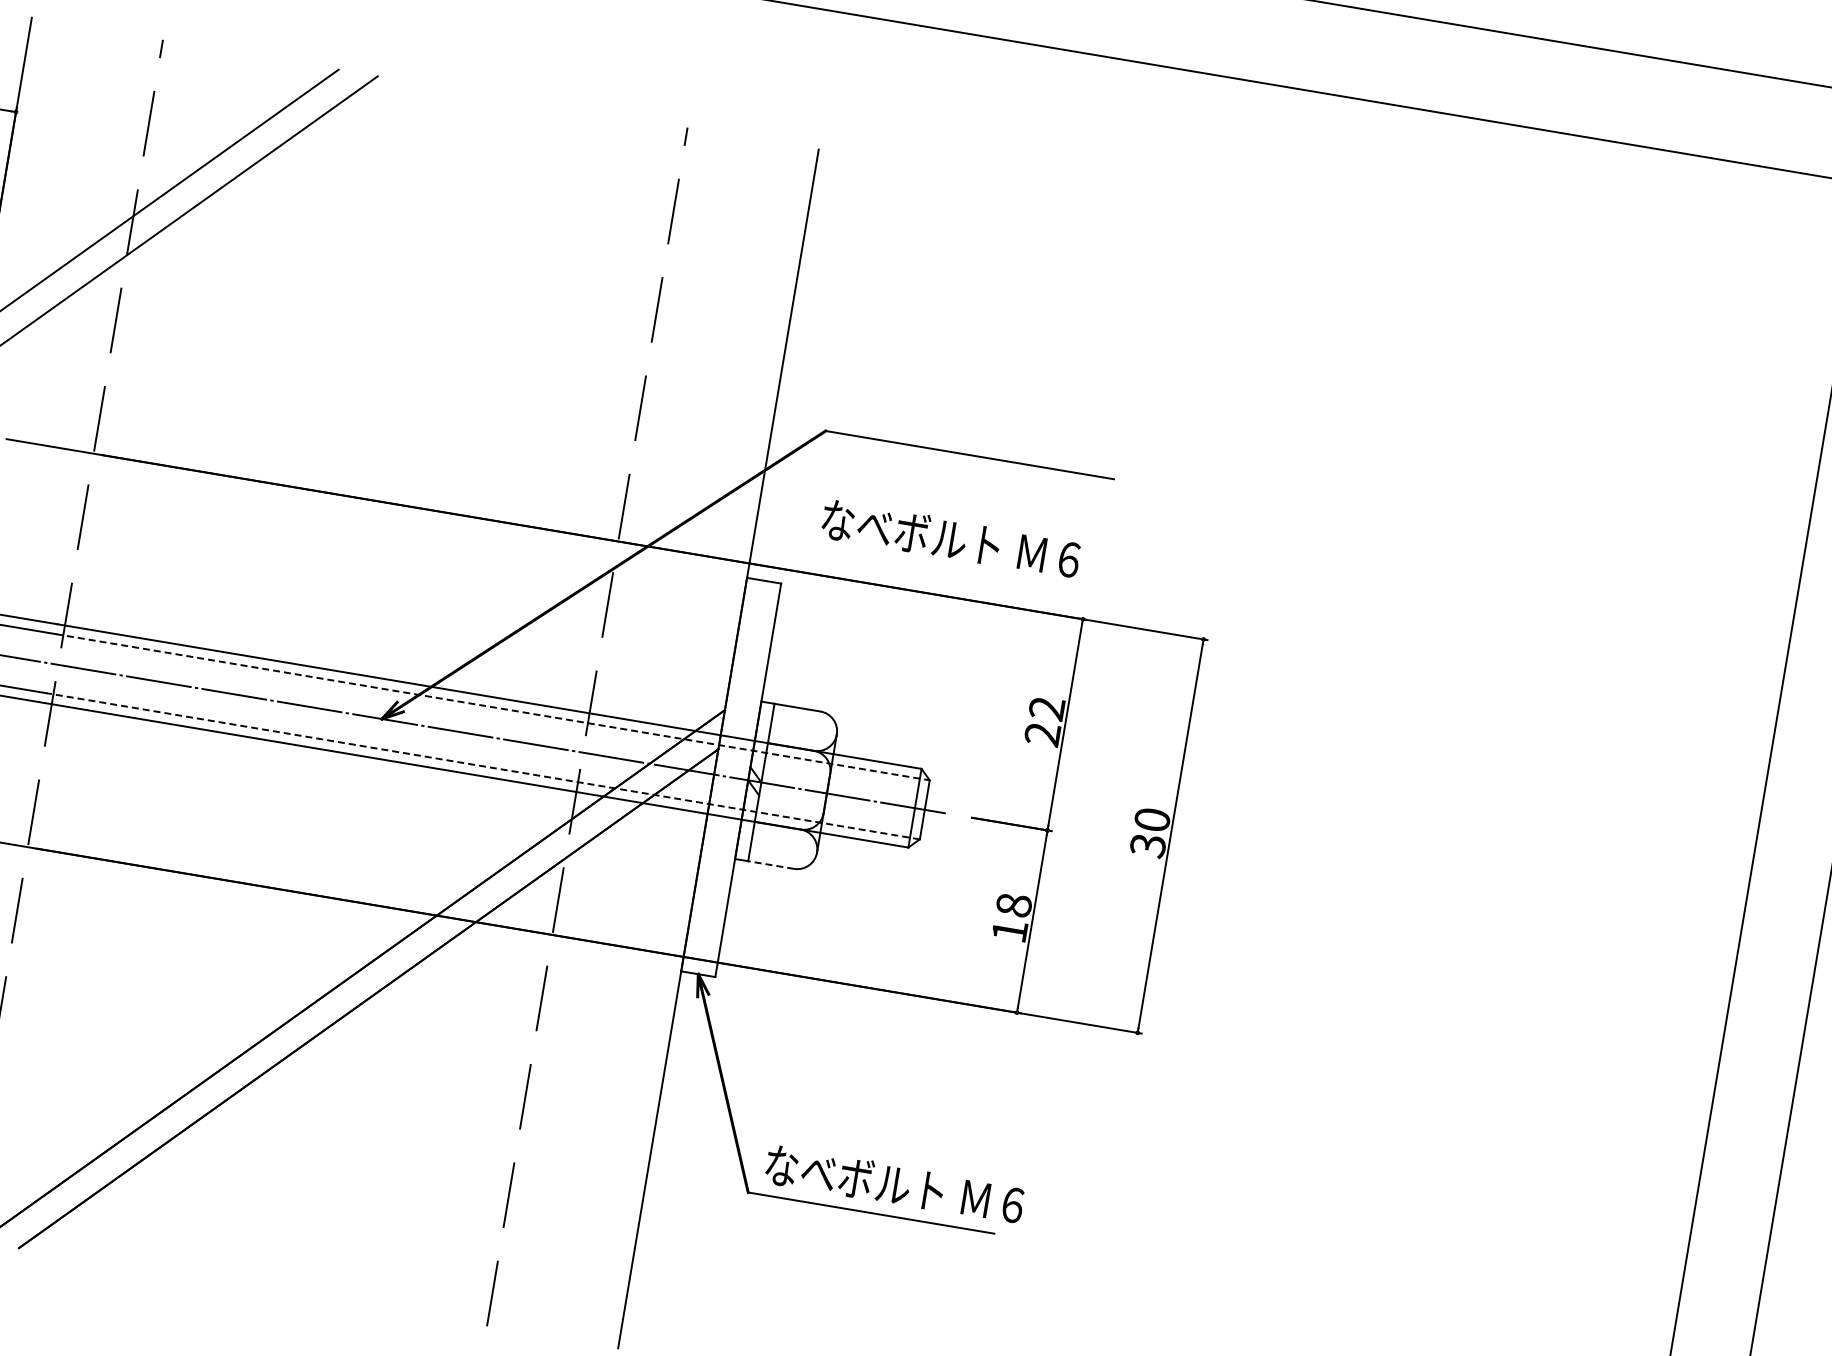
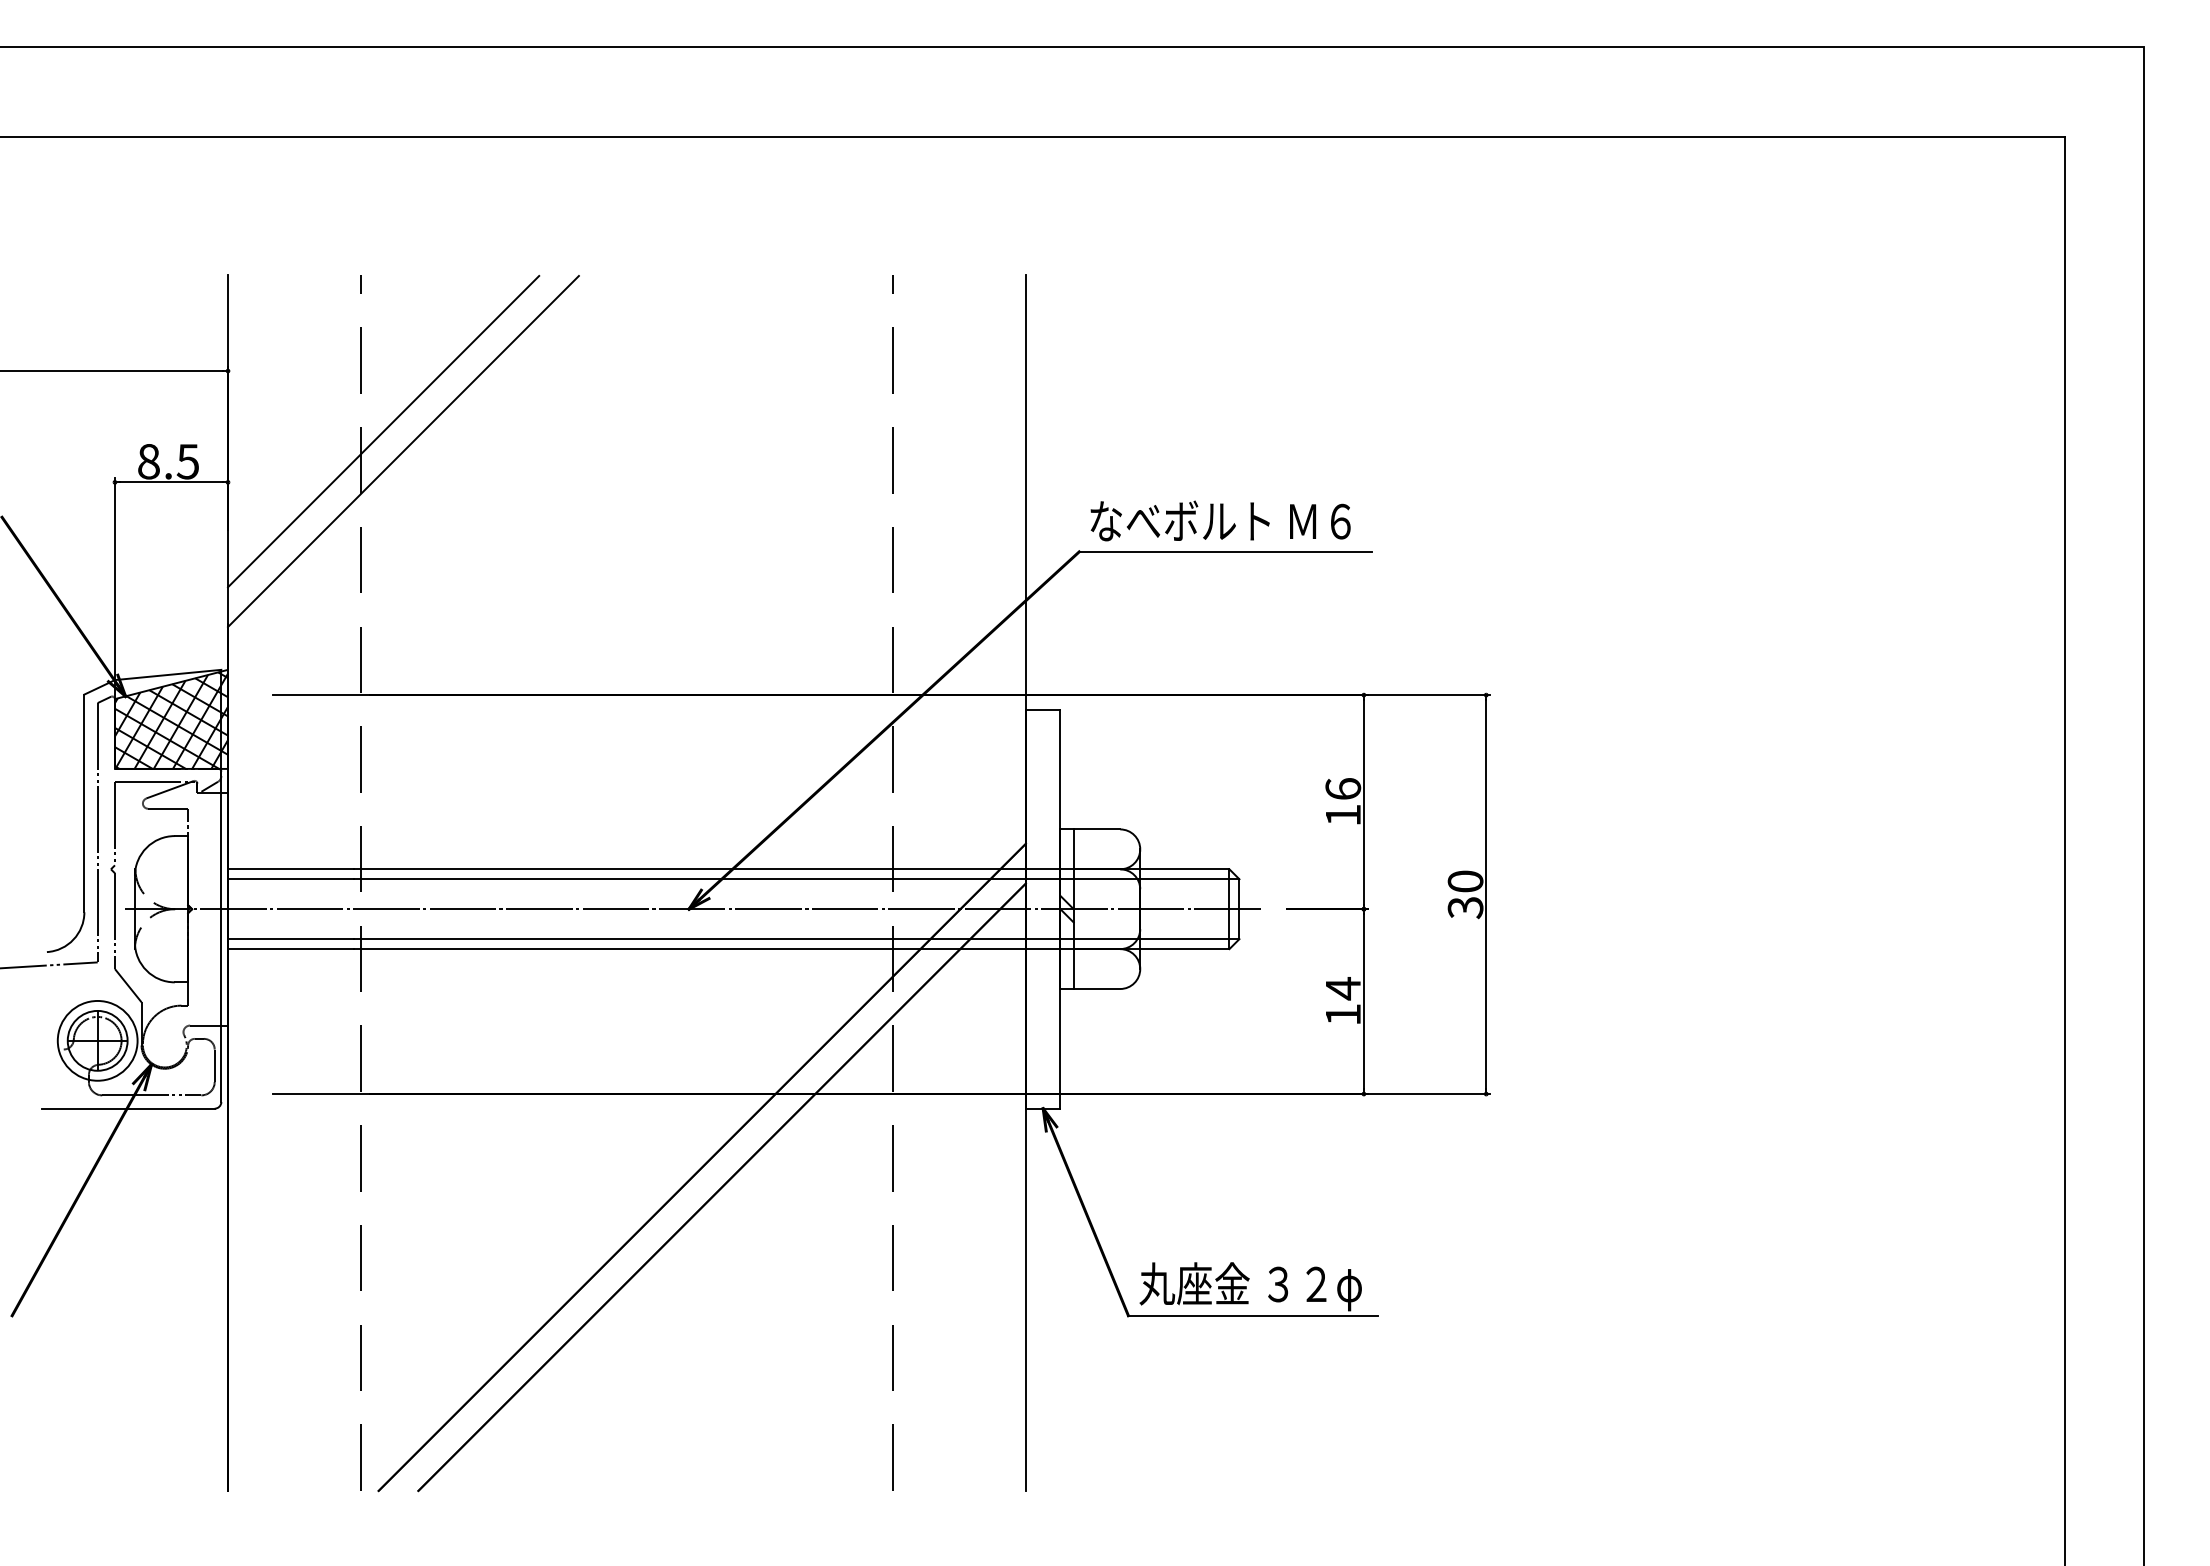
text: (950, 538) -> (1220, 520), moved
line: (492, 707) -> (796, 879), dashed -> solid
text: (1045, 721) -> (1343, 802), 22 -> 16
line: (482, 766) -> (796, 939), dashed -> solid
line: (770, 865) -> (1096, 989), dashed -> solid
text: (1014, 905) -> (1343, 988), 18 -> 14
text: (893, 1187) -> (1270, 1286), なべボルト Ｍ６ -> 丸座金 ３２φ

